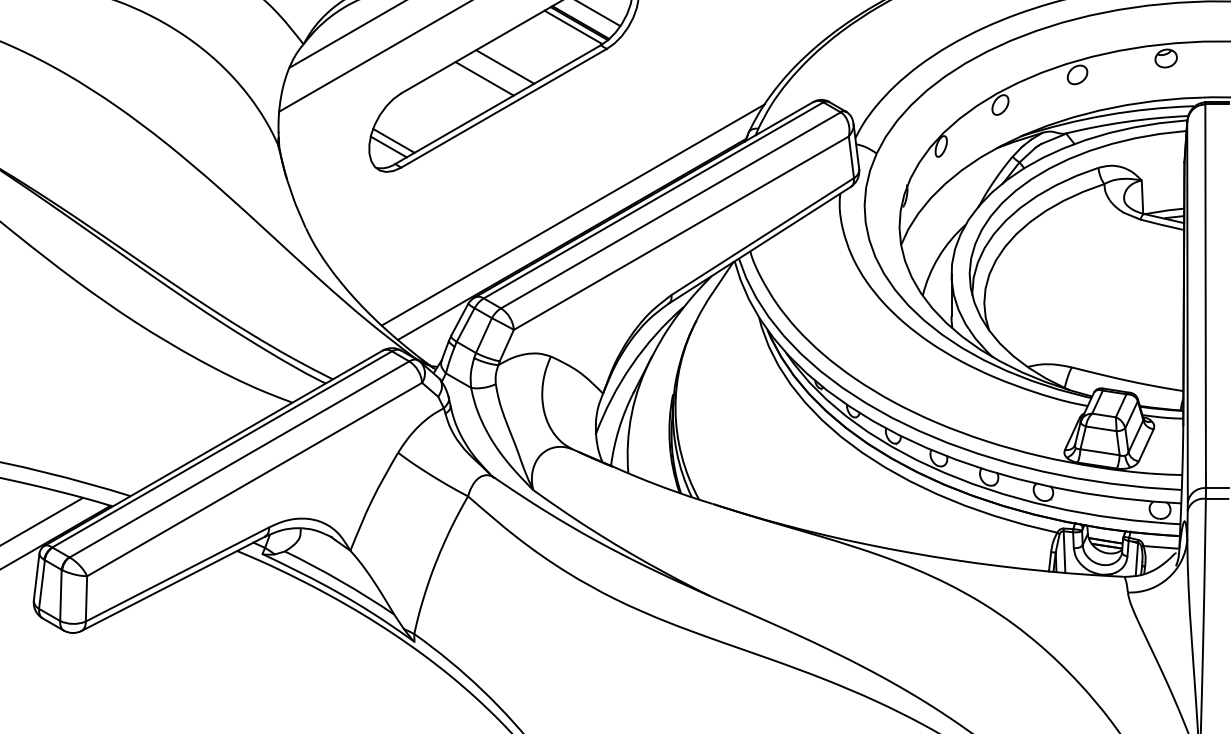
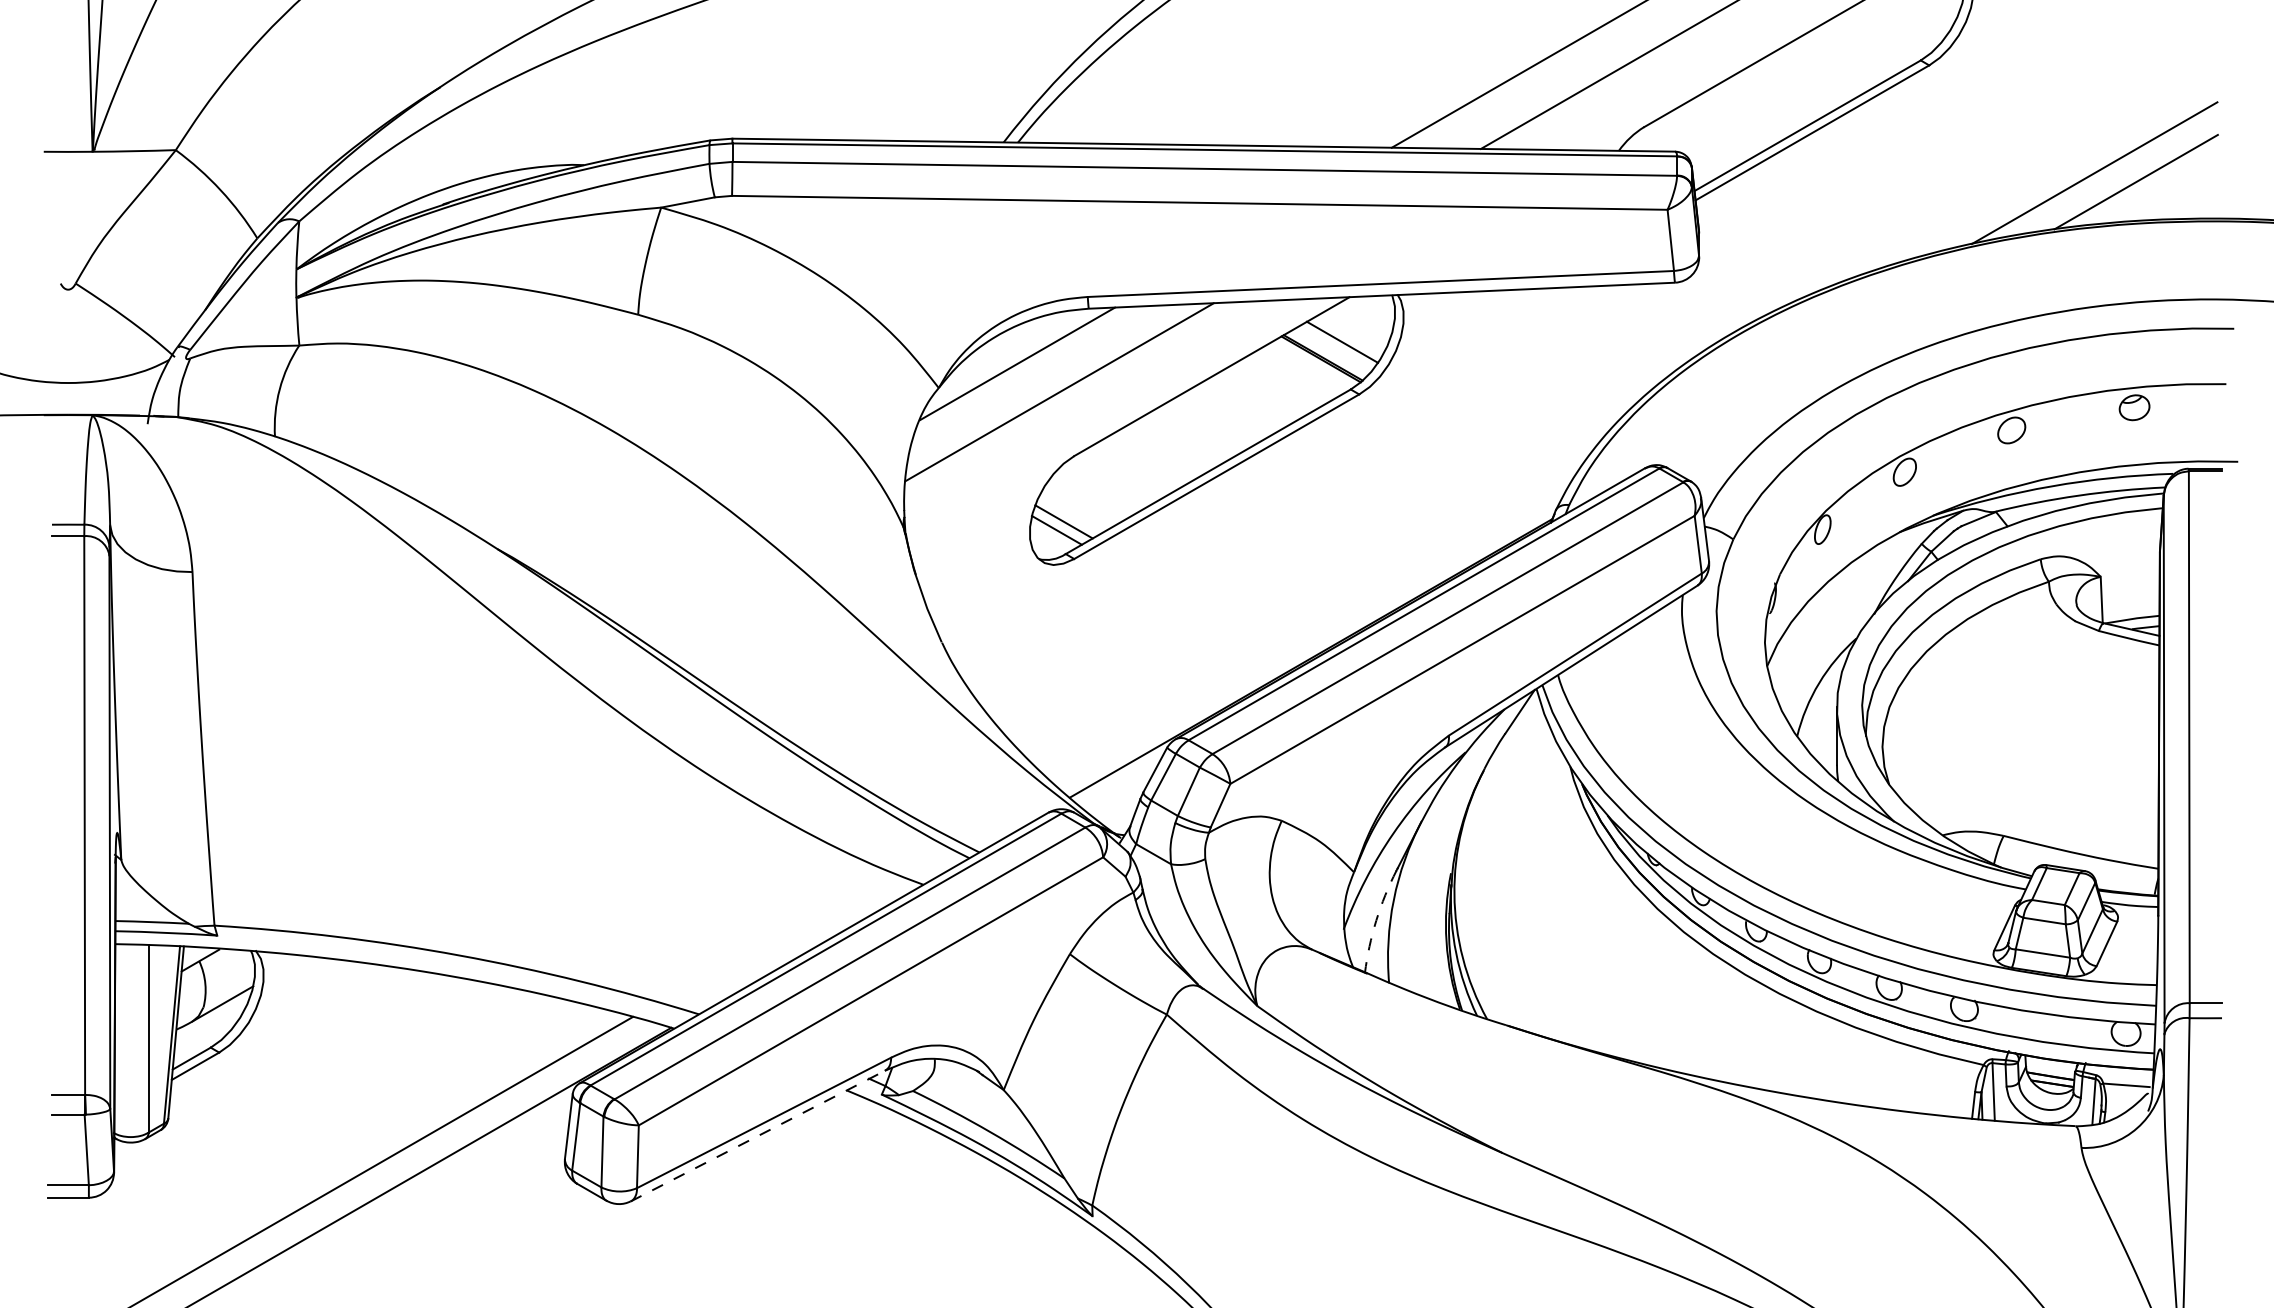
line: (573, 27) -> (1312, 364), removed
line: (505, 67) -> (1218, 419), removed
line: (484, 78) -> (1189, 435), removed
line: (573, 214) -> (1312, 624), removed
arc: (619, 428) -> (1376, 920), solid -> dashed
line: (172, 584) -> (757, 1136), solid -> dashed

